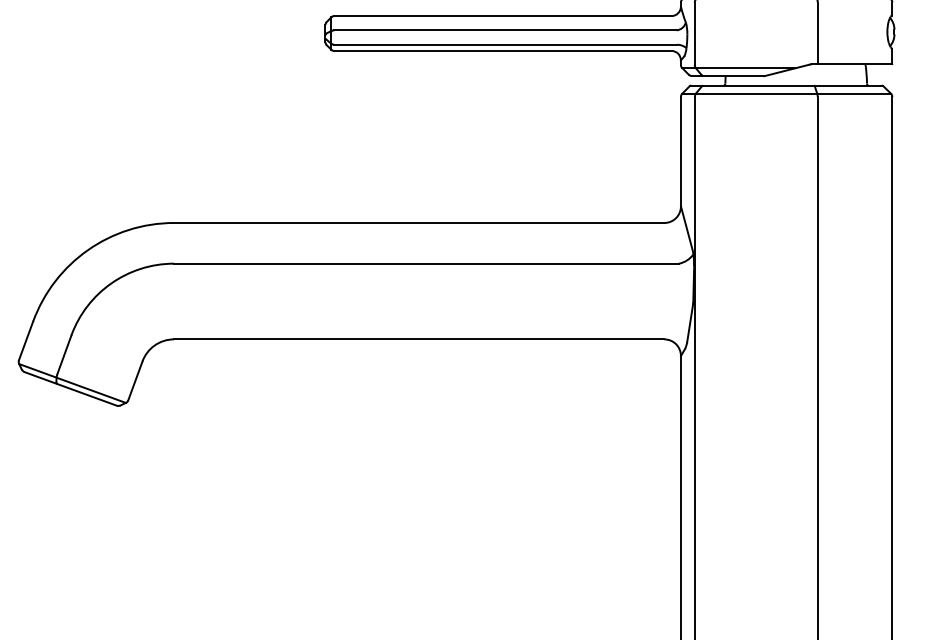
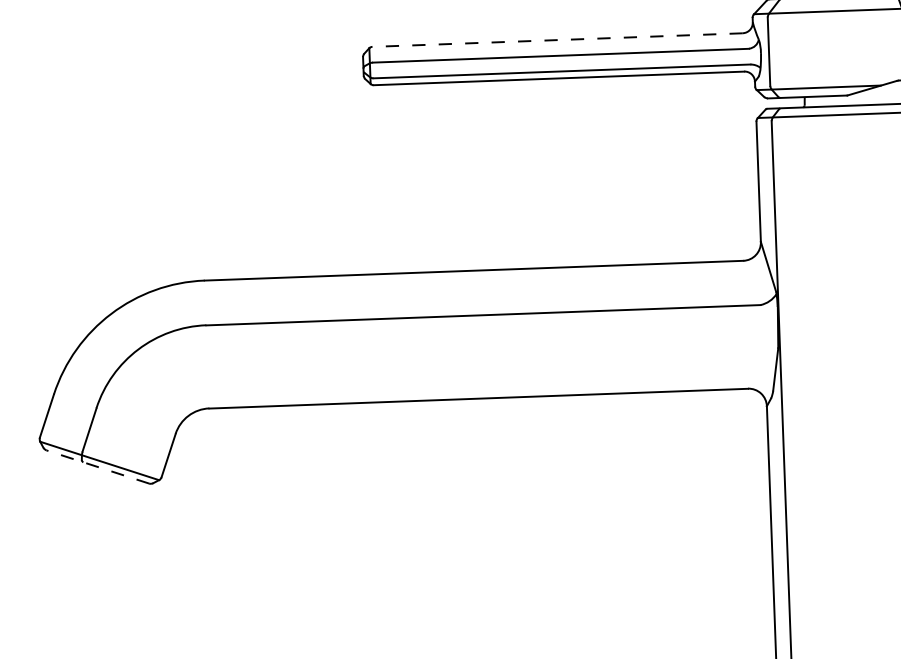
line: (502, 16) -> (557, 40), solid -> dashed
line: (70, 388) -> (97, 466), solid -> dashed

